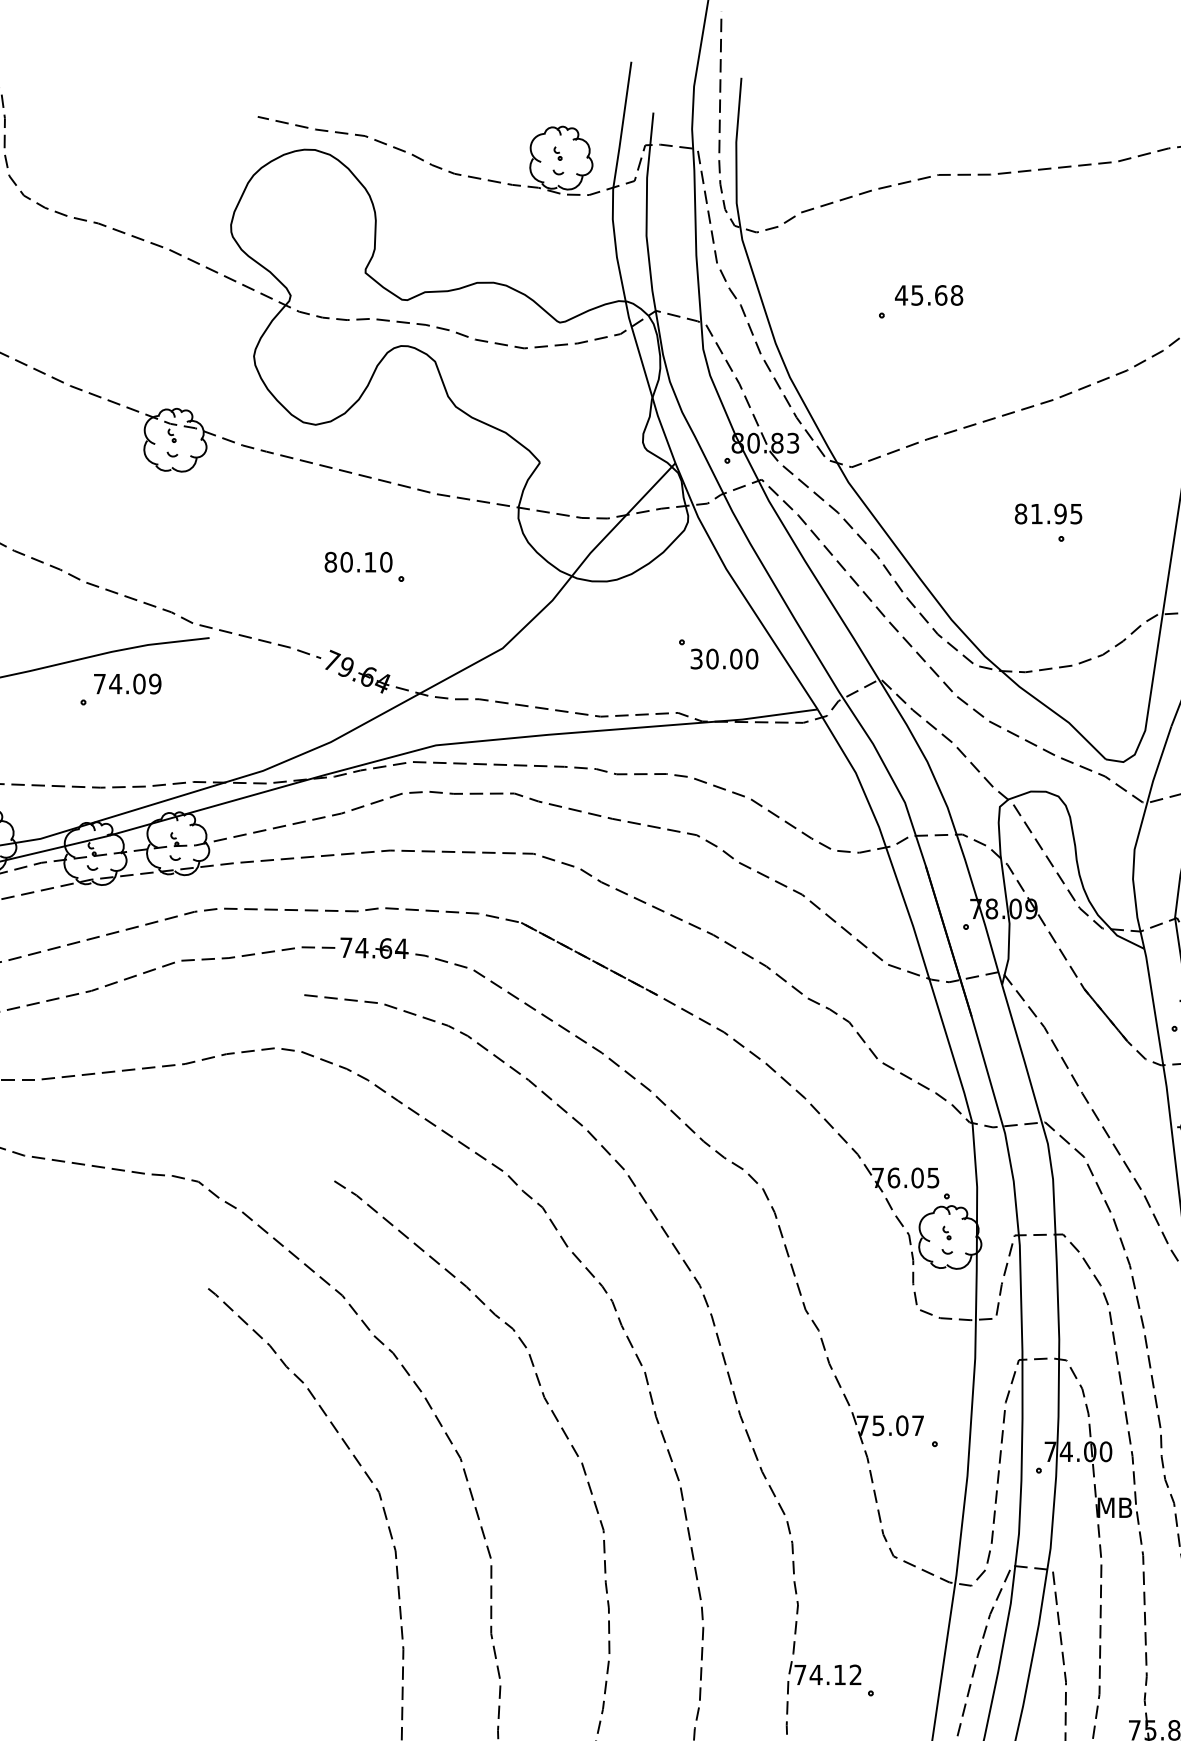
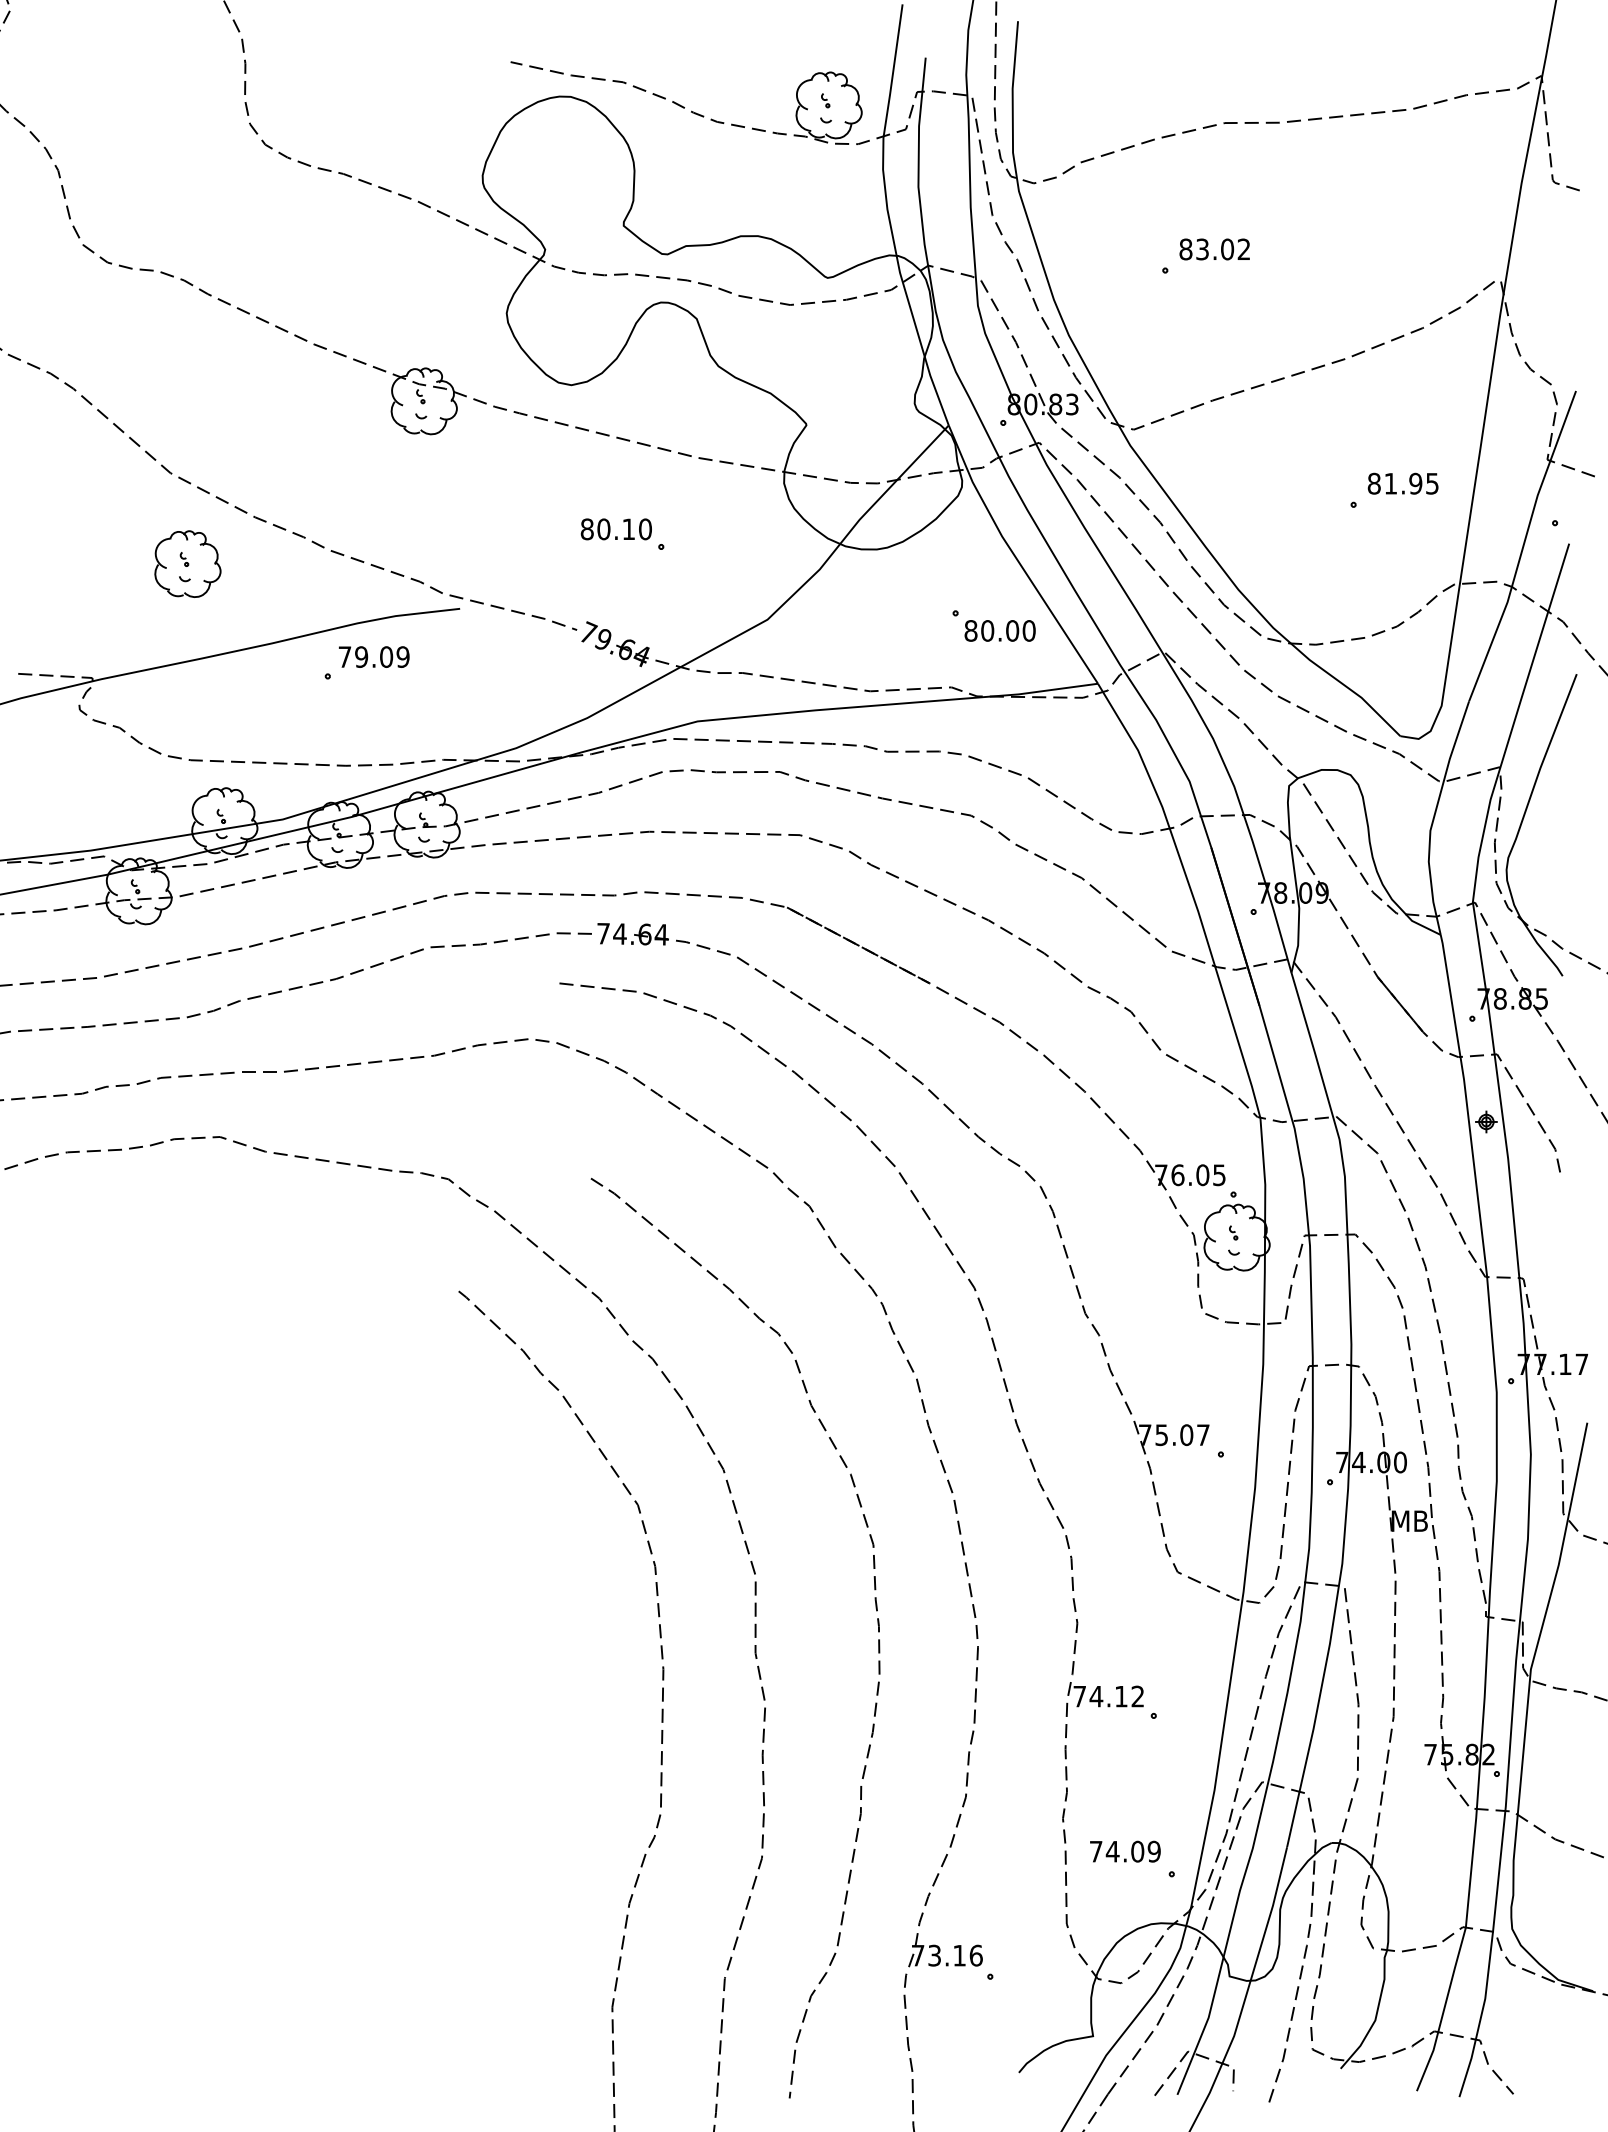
text: (928, 295) -> (1214, 249), 45.68 -> 83.02
text: (1047, 513) -> (1402, 483), moved
text: (696, 658) -> (970, 630), 30.00 -> 80.00
text: (115, 683) -> (361, 656), 74.09 -> 79.09

